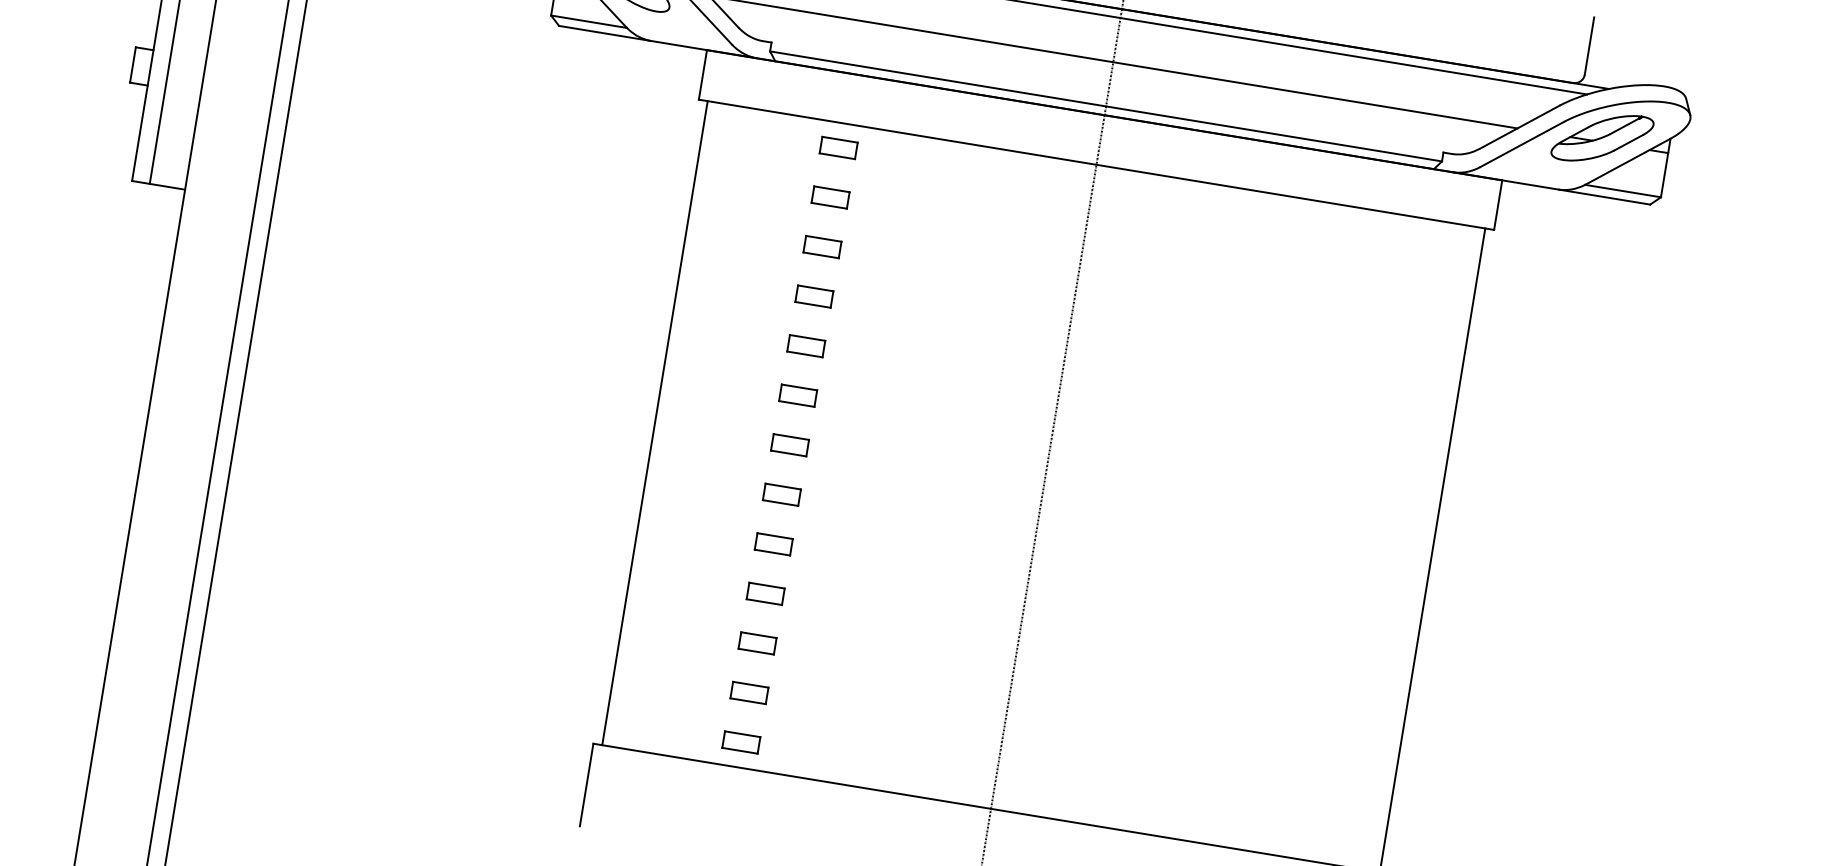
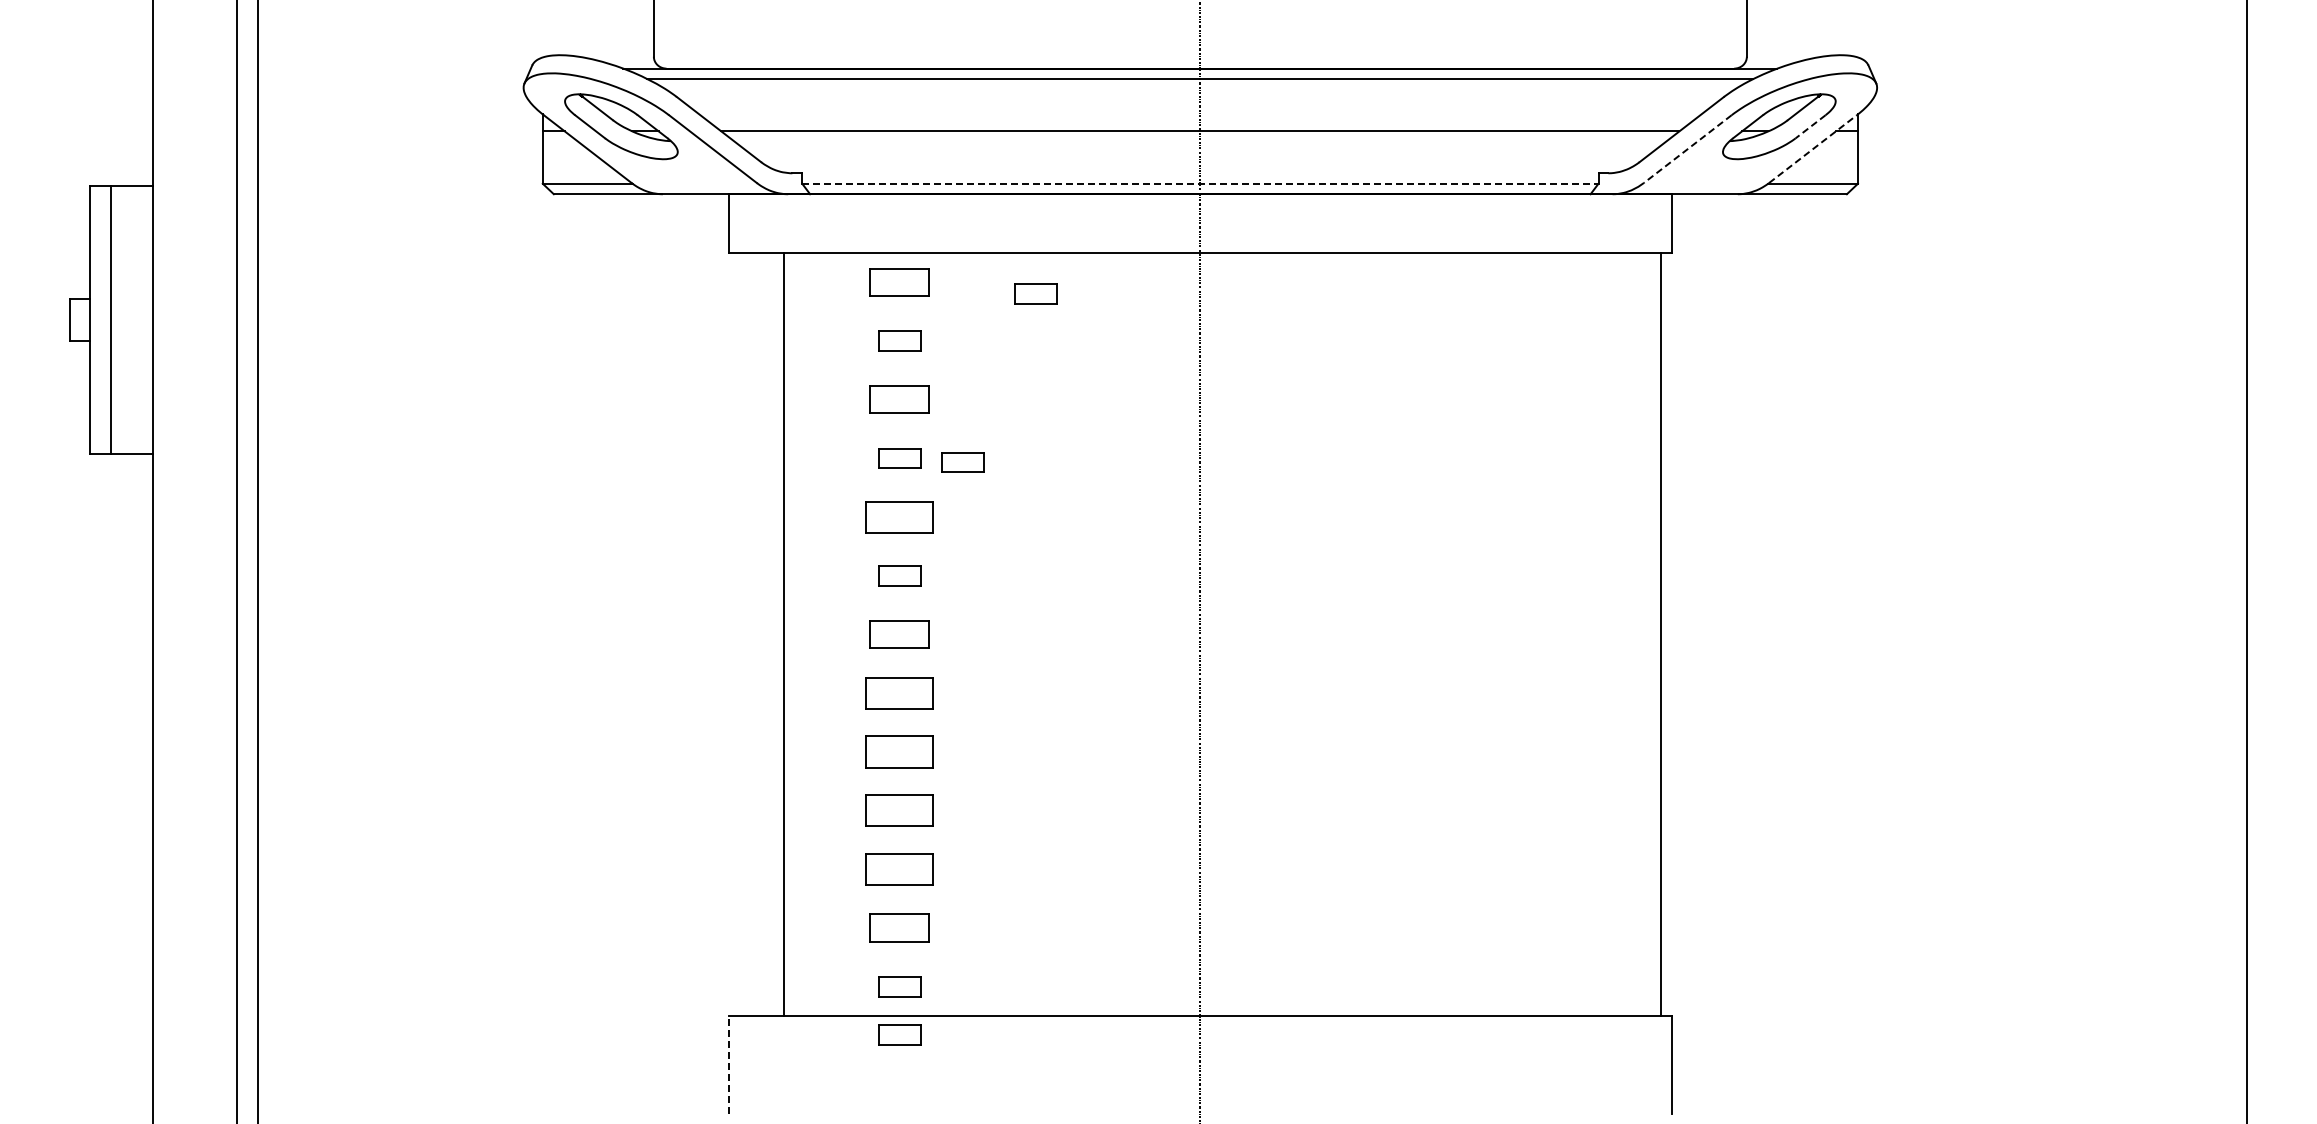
line: (1106, 106) -> (1200, 183), solid -> dashed
line: (1628, 142) -> (1810, 126), solid -> dashed
line: (1521, 144) -> (1687, 149), solid -> dashed
part: (838, 148) -> (899, 282), size x1.4
line: (1628, 161) -> (1813, 148), solid -> dashed
part: (951, 176) -> (1035, 293), added
part: (822, 246) -> (899, 399), size x1.4
part: (866, 308) -> (962, 462), added
part: (806, 345) -> (899, 516), size x1.6
line: (654, 423) -> (783, 634), moved
part: (789, 445) -> (899, 634), size x1.4
part: (781, 494) -> (899, 692), size x1.6
part: (773, 543) -> (899, 751), size x1.6
part: (765, 593) -> (899, 810), size x1.6
part: (757, 643) -> (899, 869), size x1.6
part: (749, 692) -> (899, 927), size x1.4
part: (734, 782) -> (899, 1034), added
line: (586, 785) -> (729, 1065), solid -> dashed

